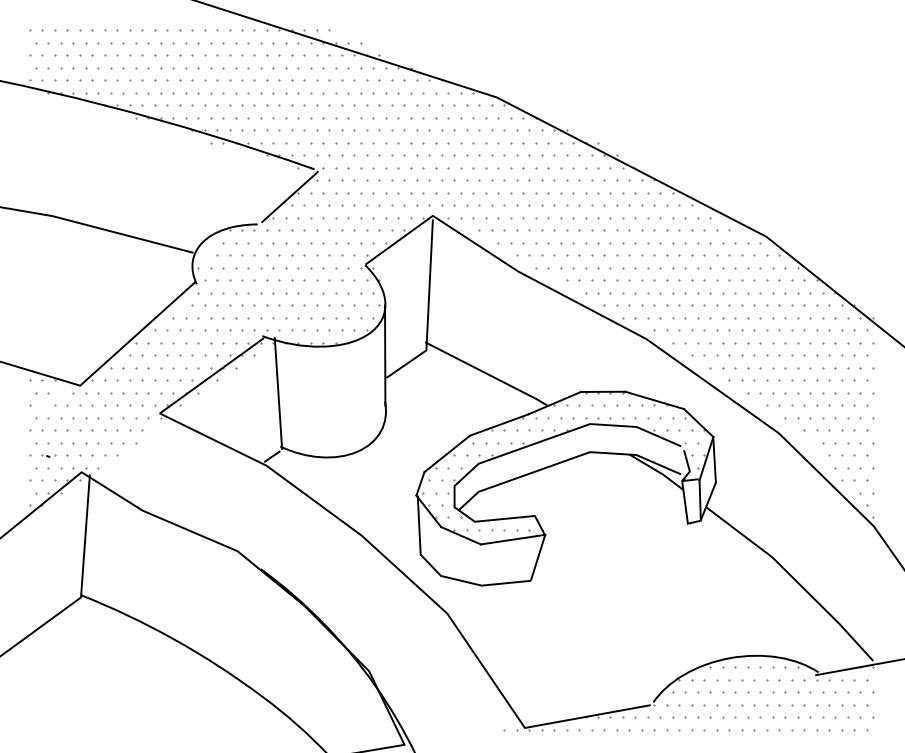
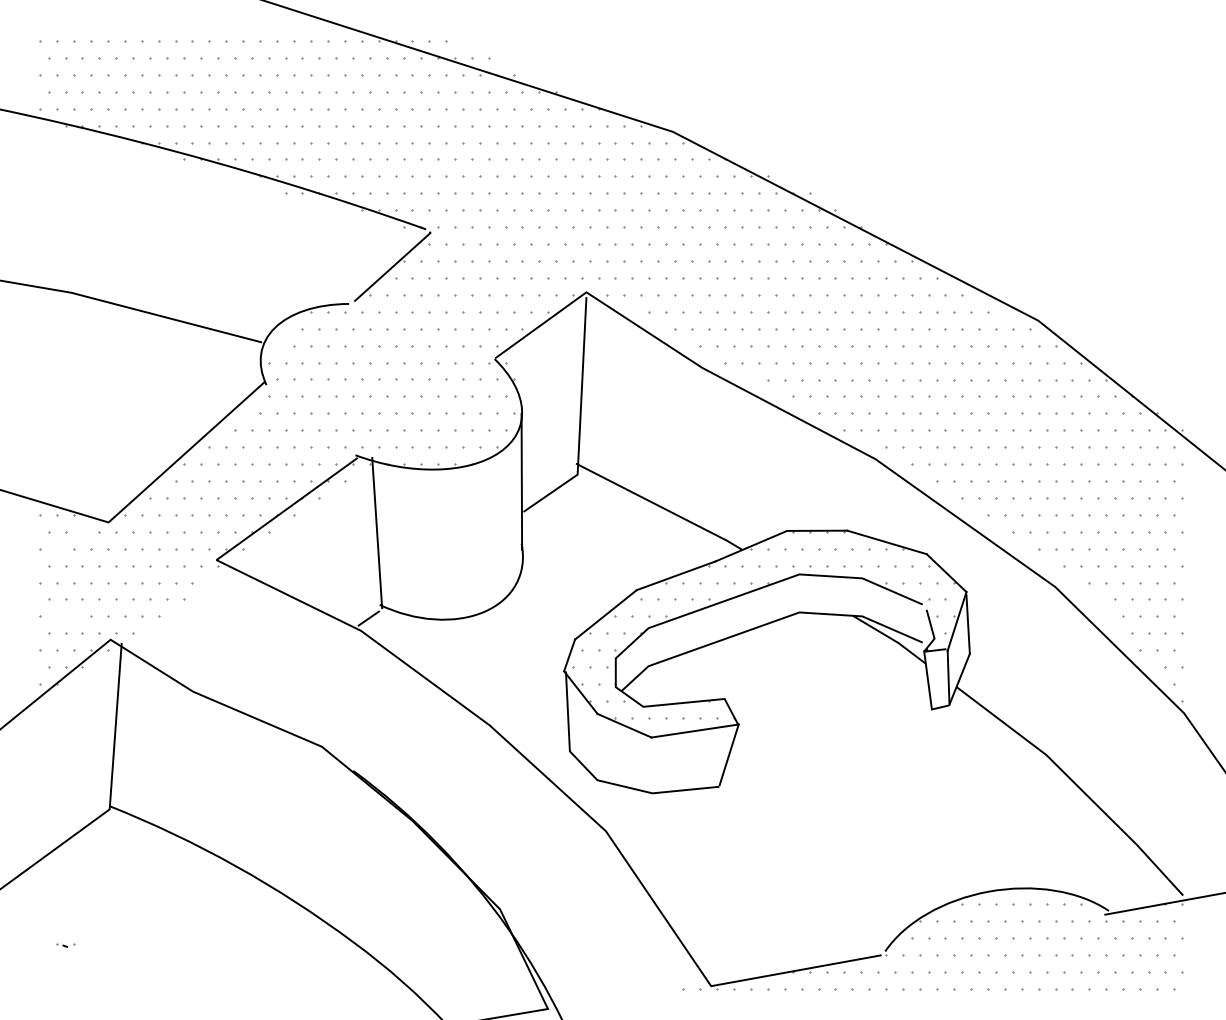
part: (48, 455) -> (65, 944), moved

